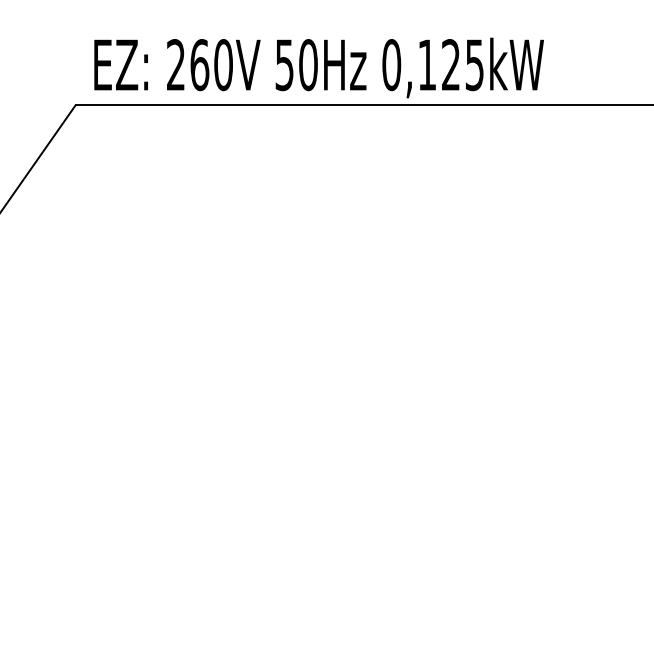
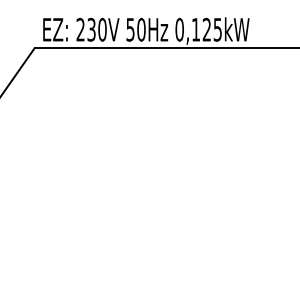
text: (199, 64) -> (91, 29), 260V -> 230V

